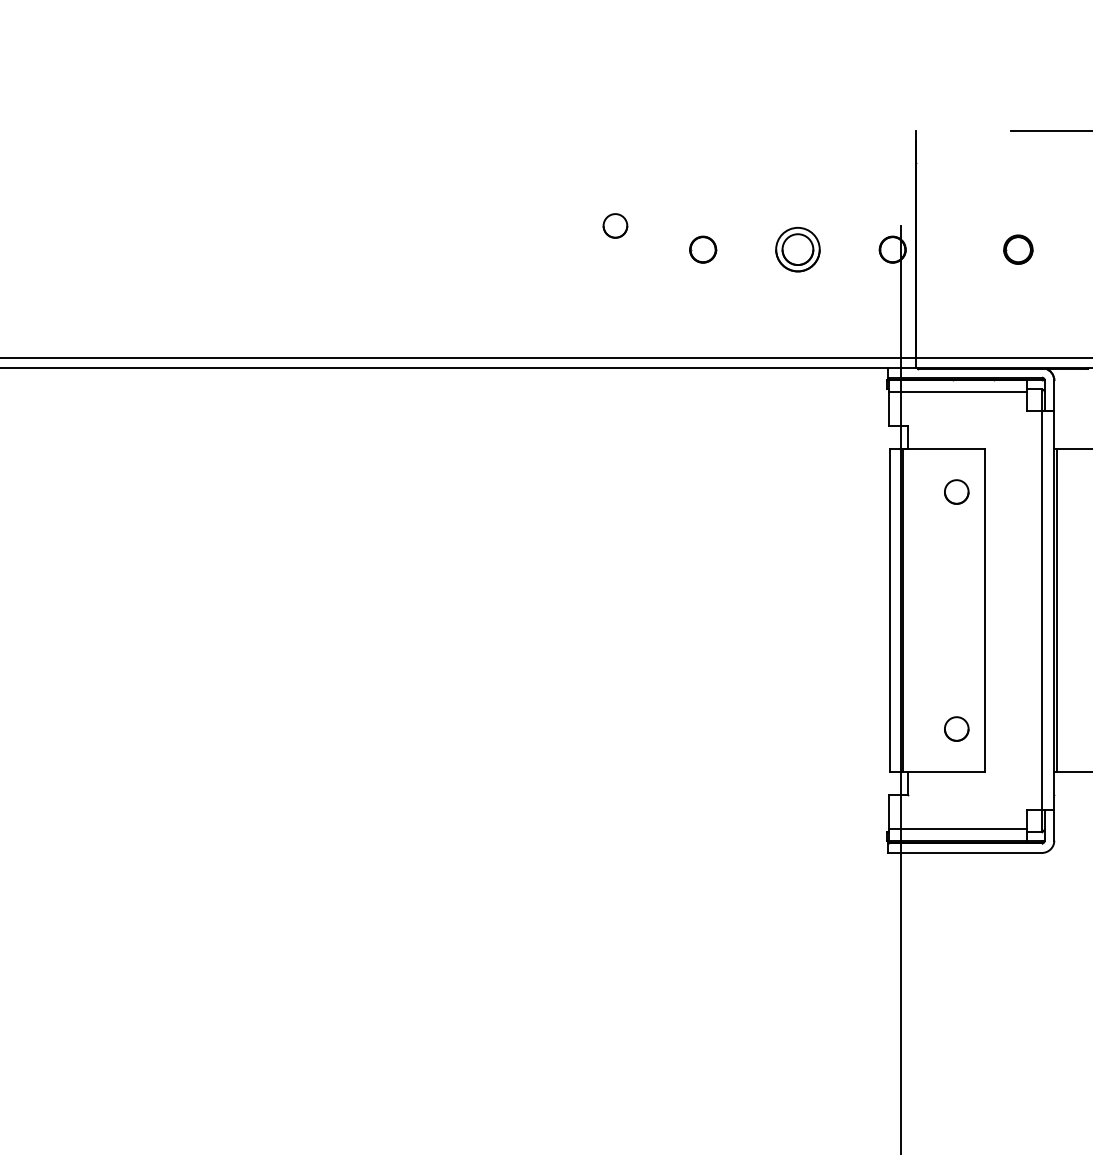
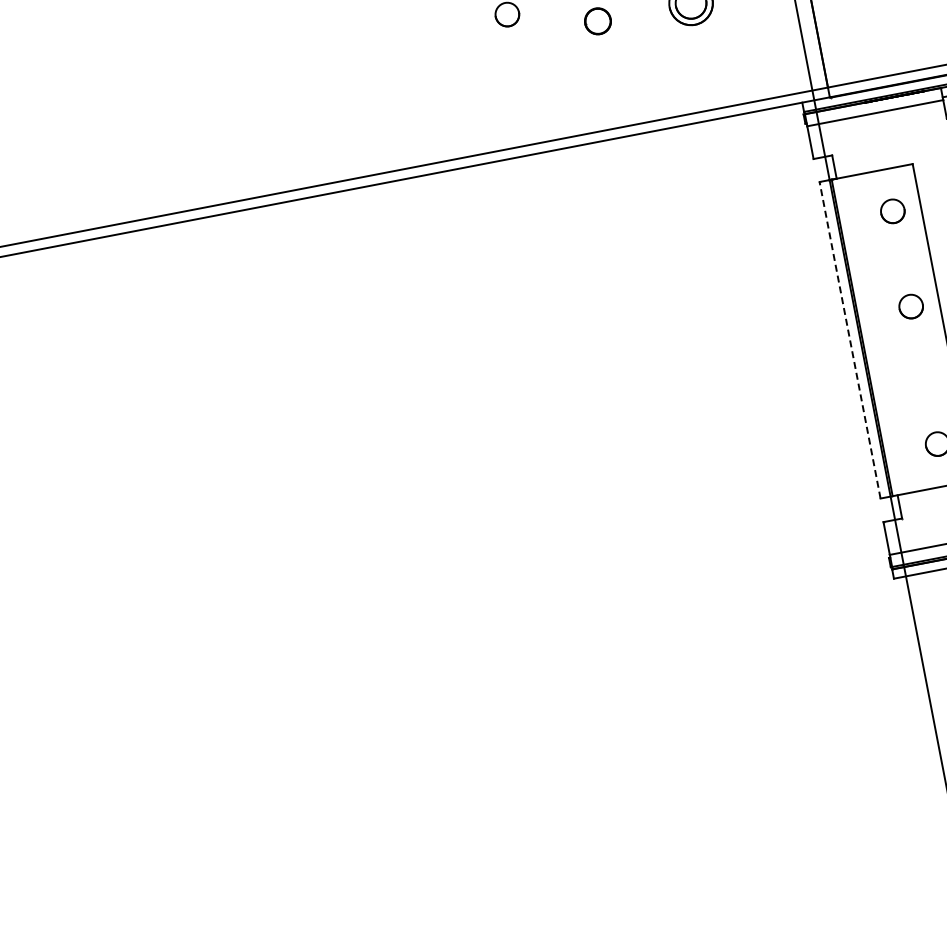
circle: (956, 588) -> (910, 306), added
line: (890, 610) -> (850, 340), solid -> dashed

